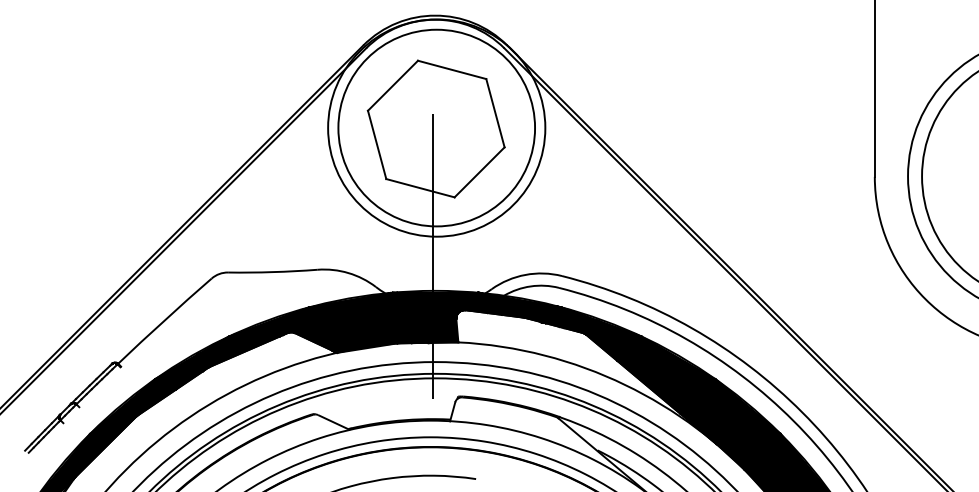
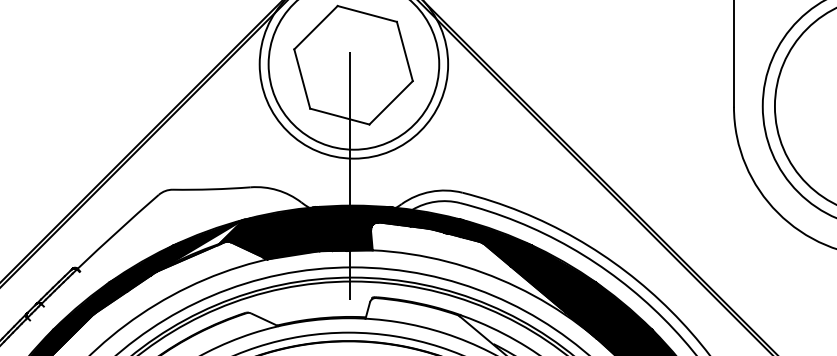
fill: (258, 337) -> (199, 246), removed

